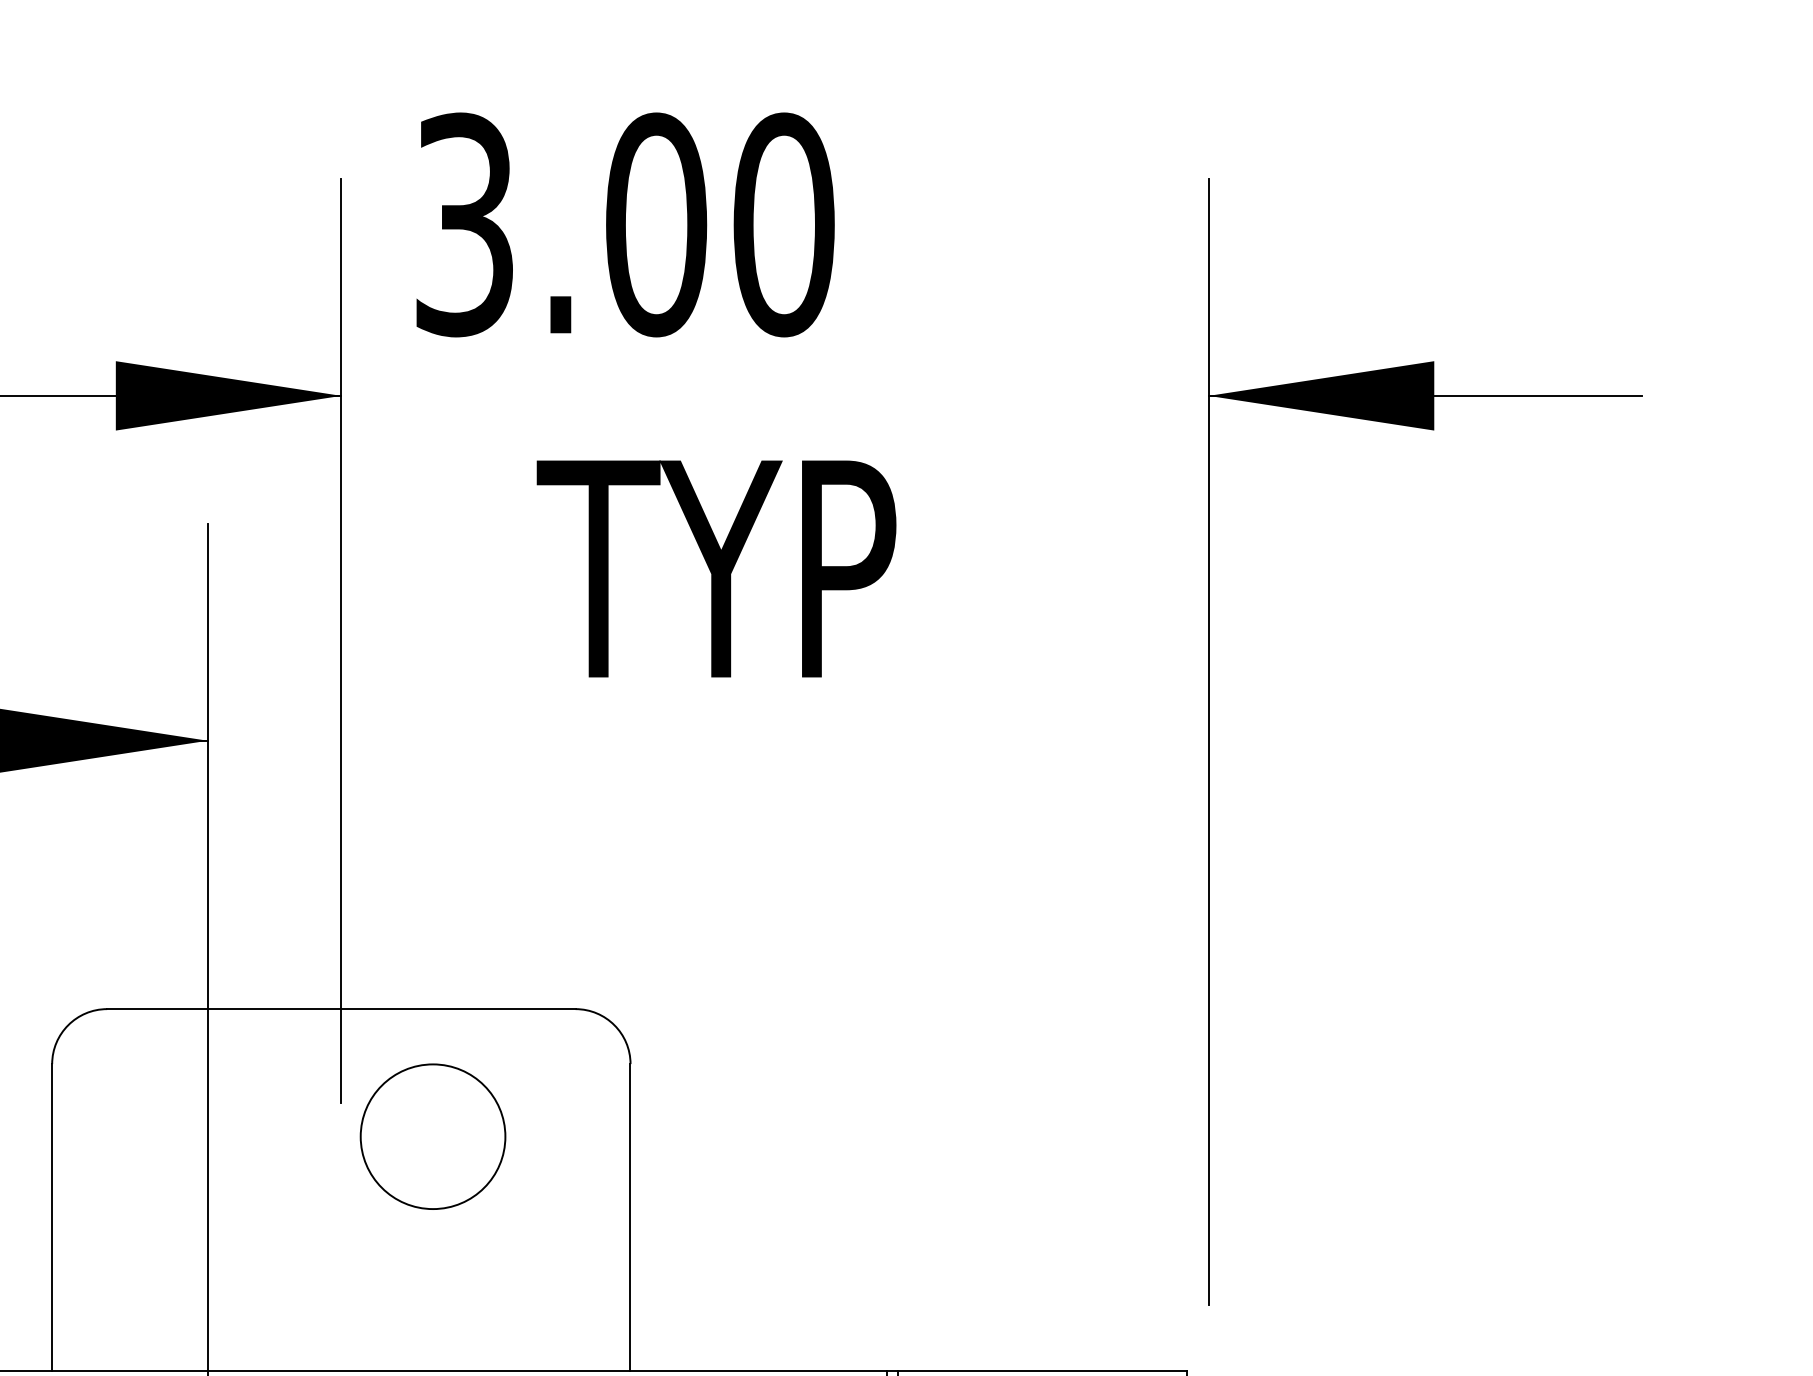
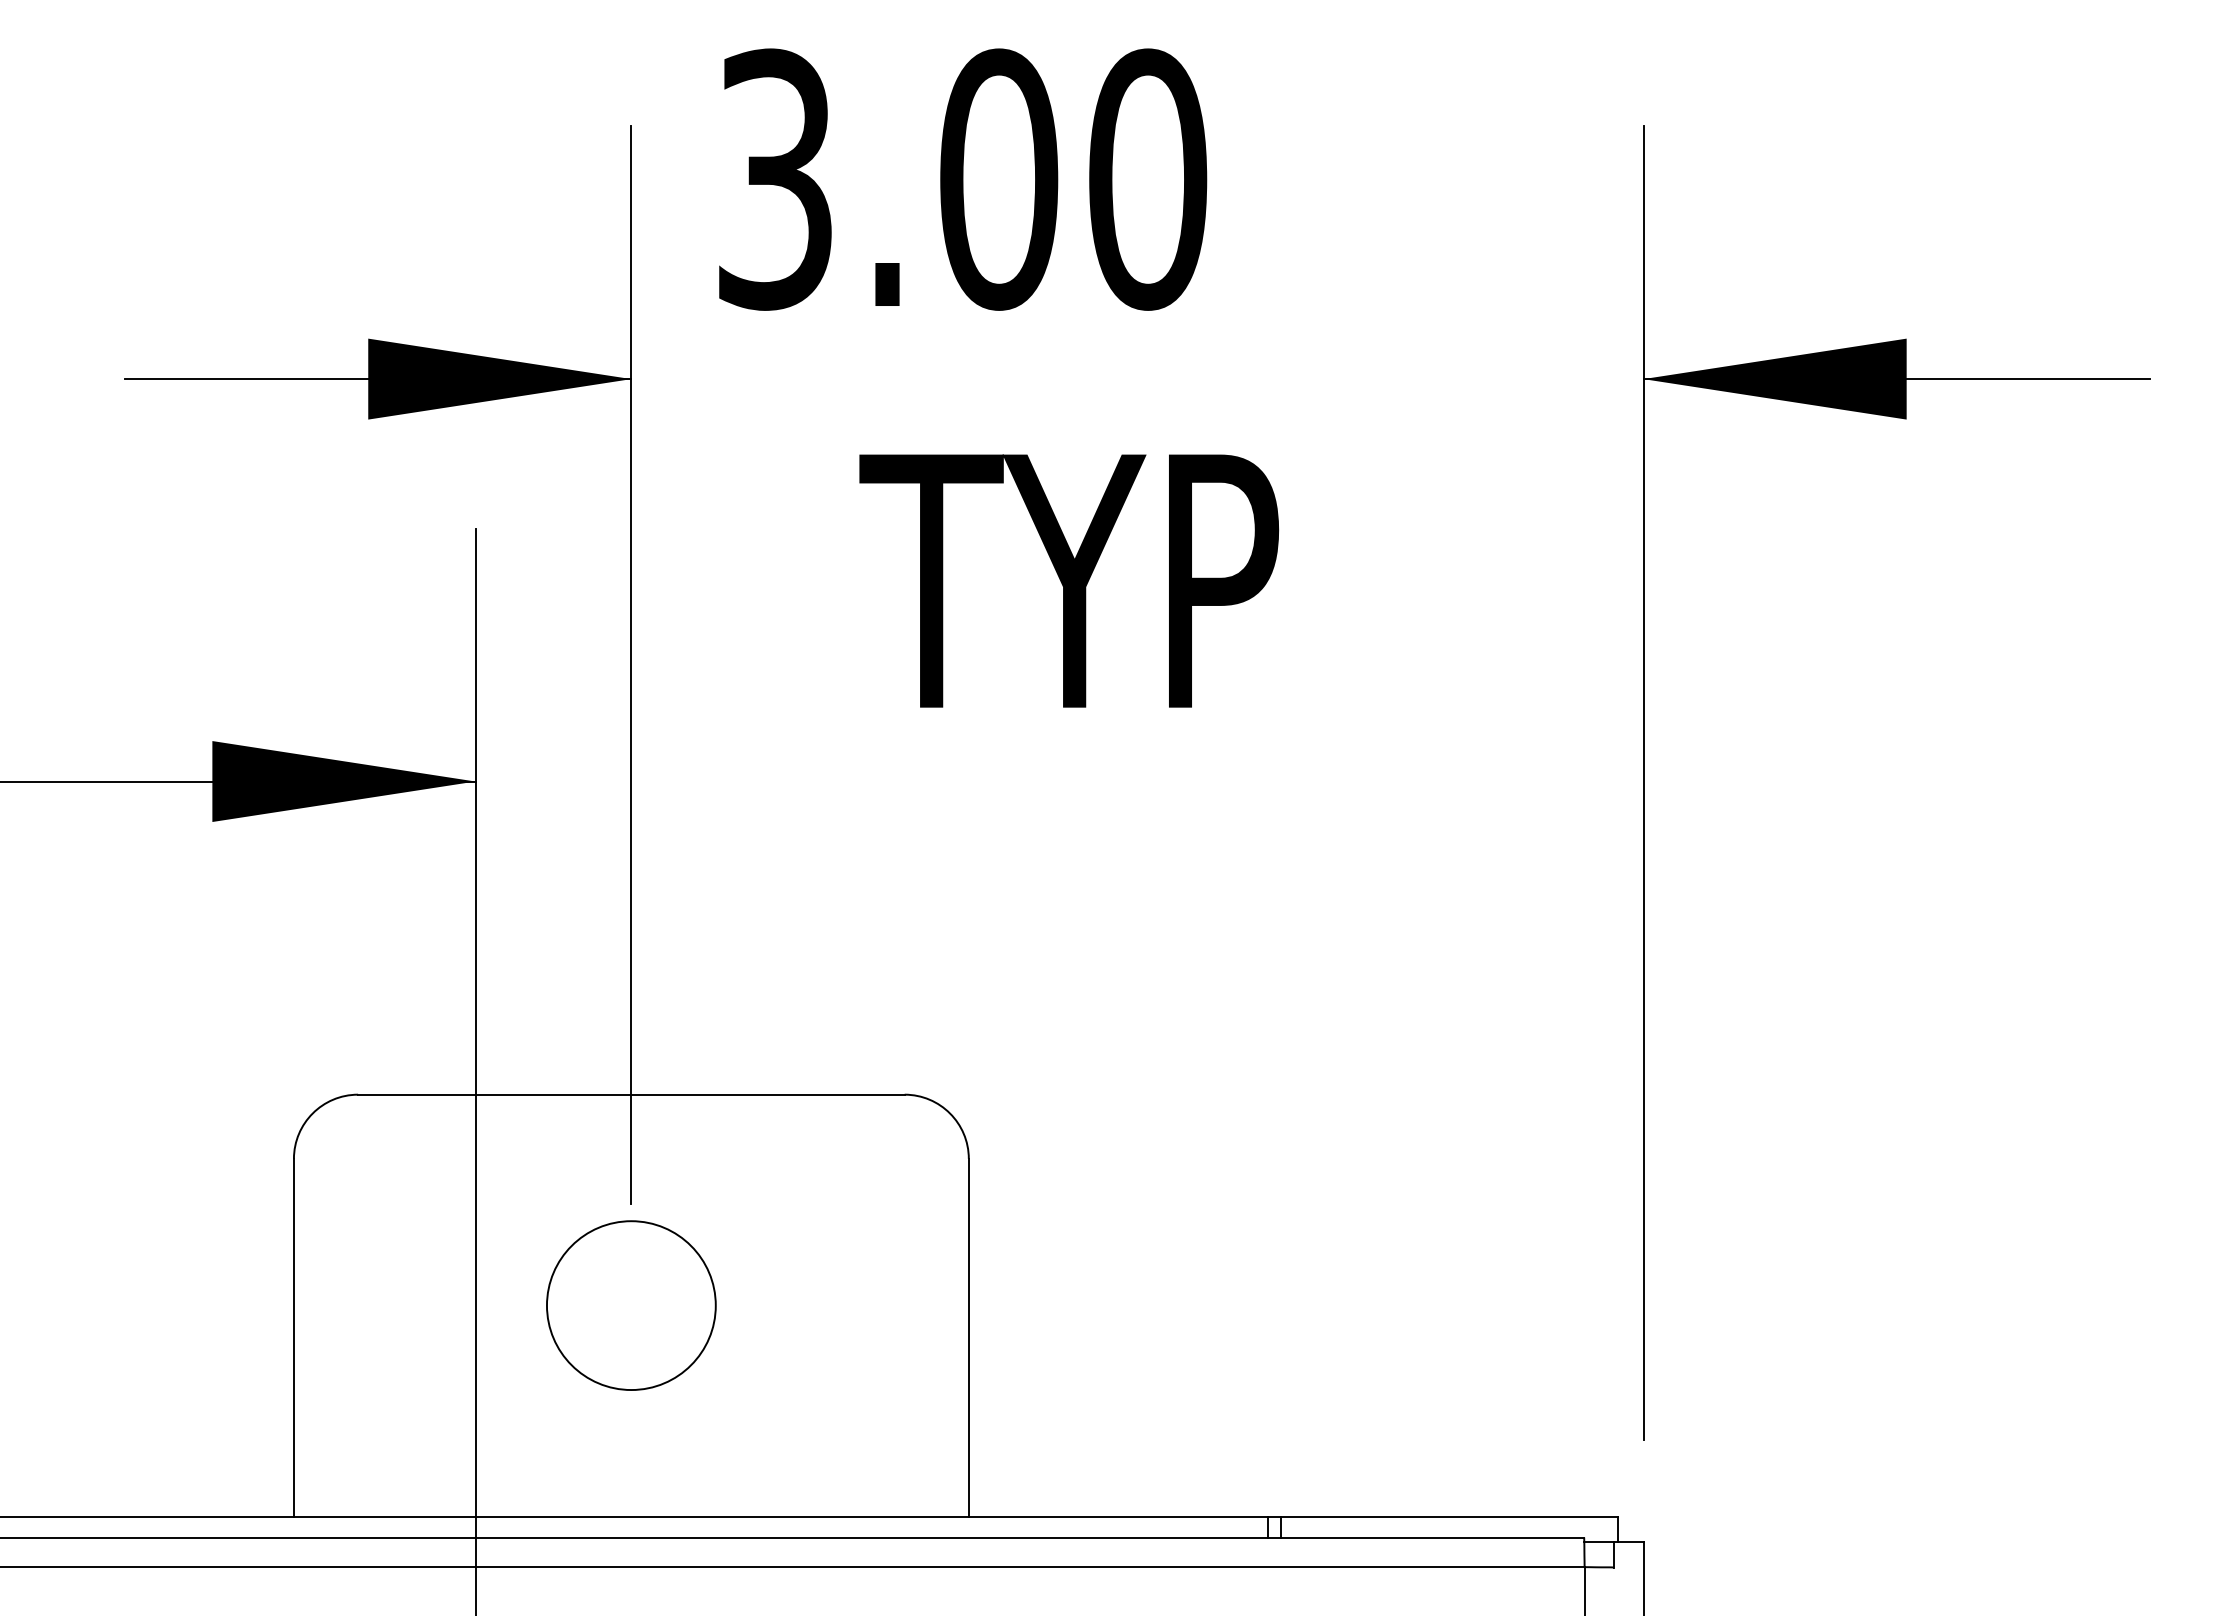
circle: (433, 1136) -> (631, 1305), moved

